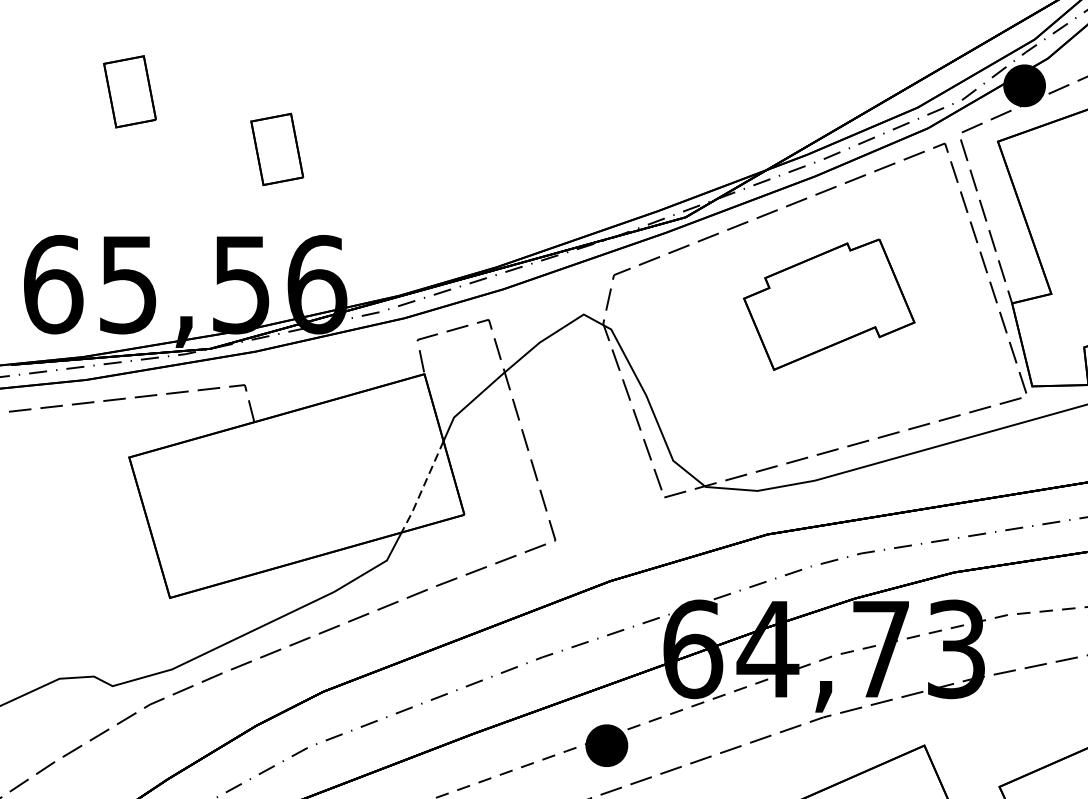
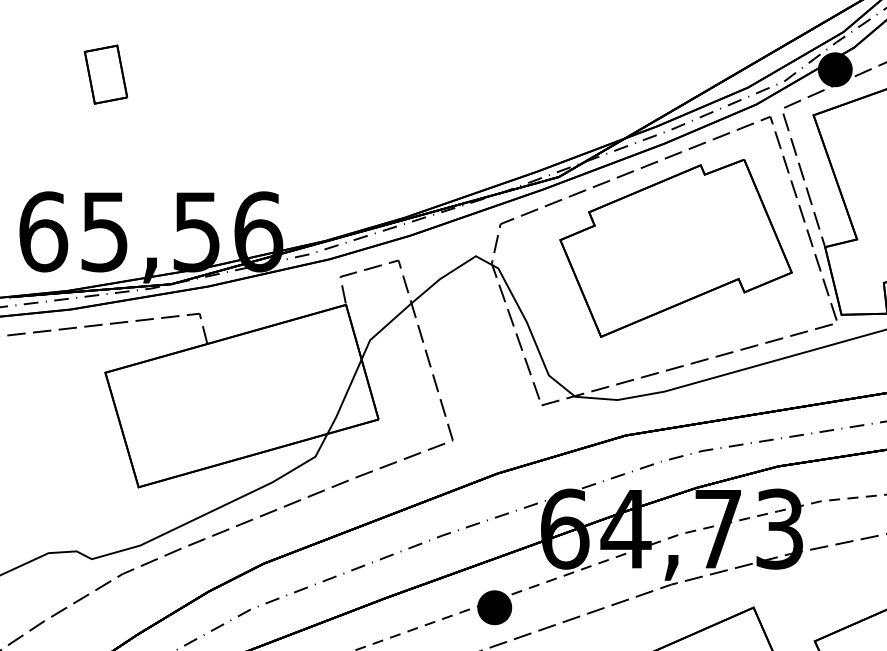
part: (276, 149) -> (225, 121), removed
part: (828, 303) -> (675, 247), size x1.67
line: (422, 487) -> (344, 397), dashed -> solid

